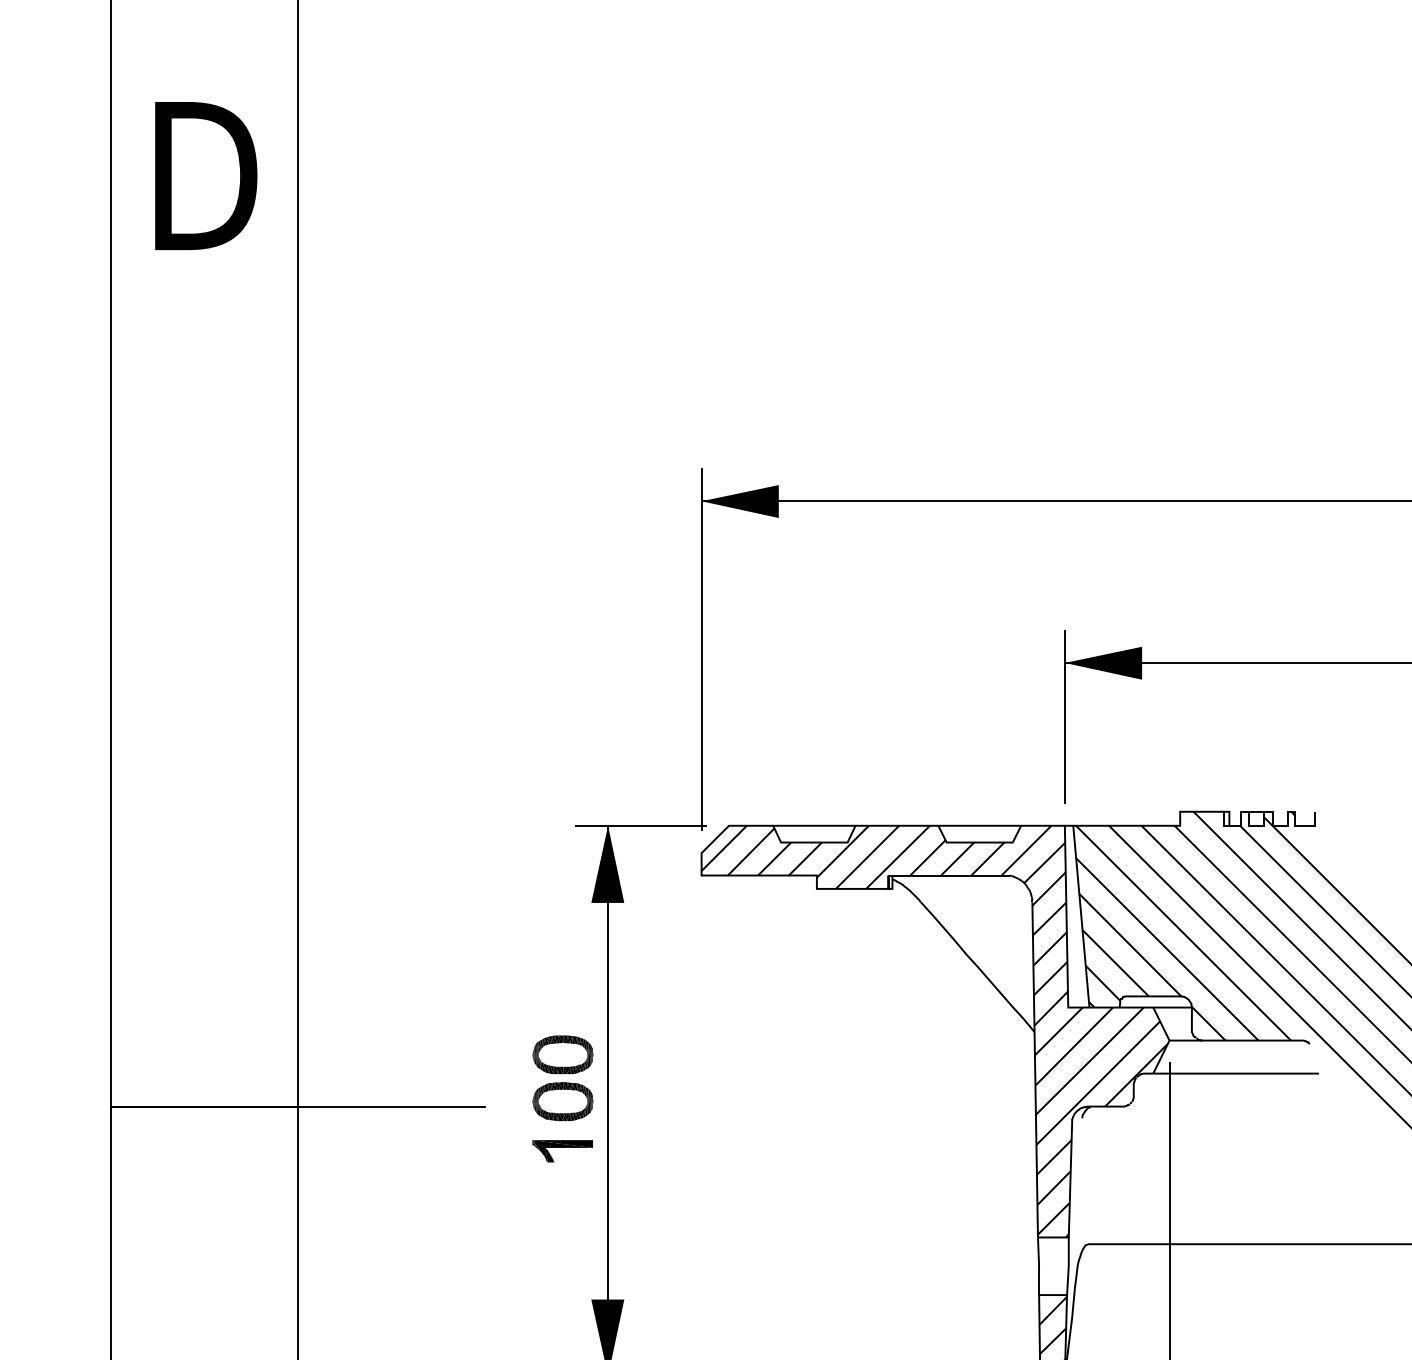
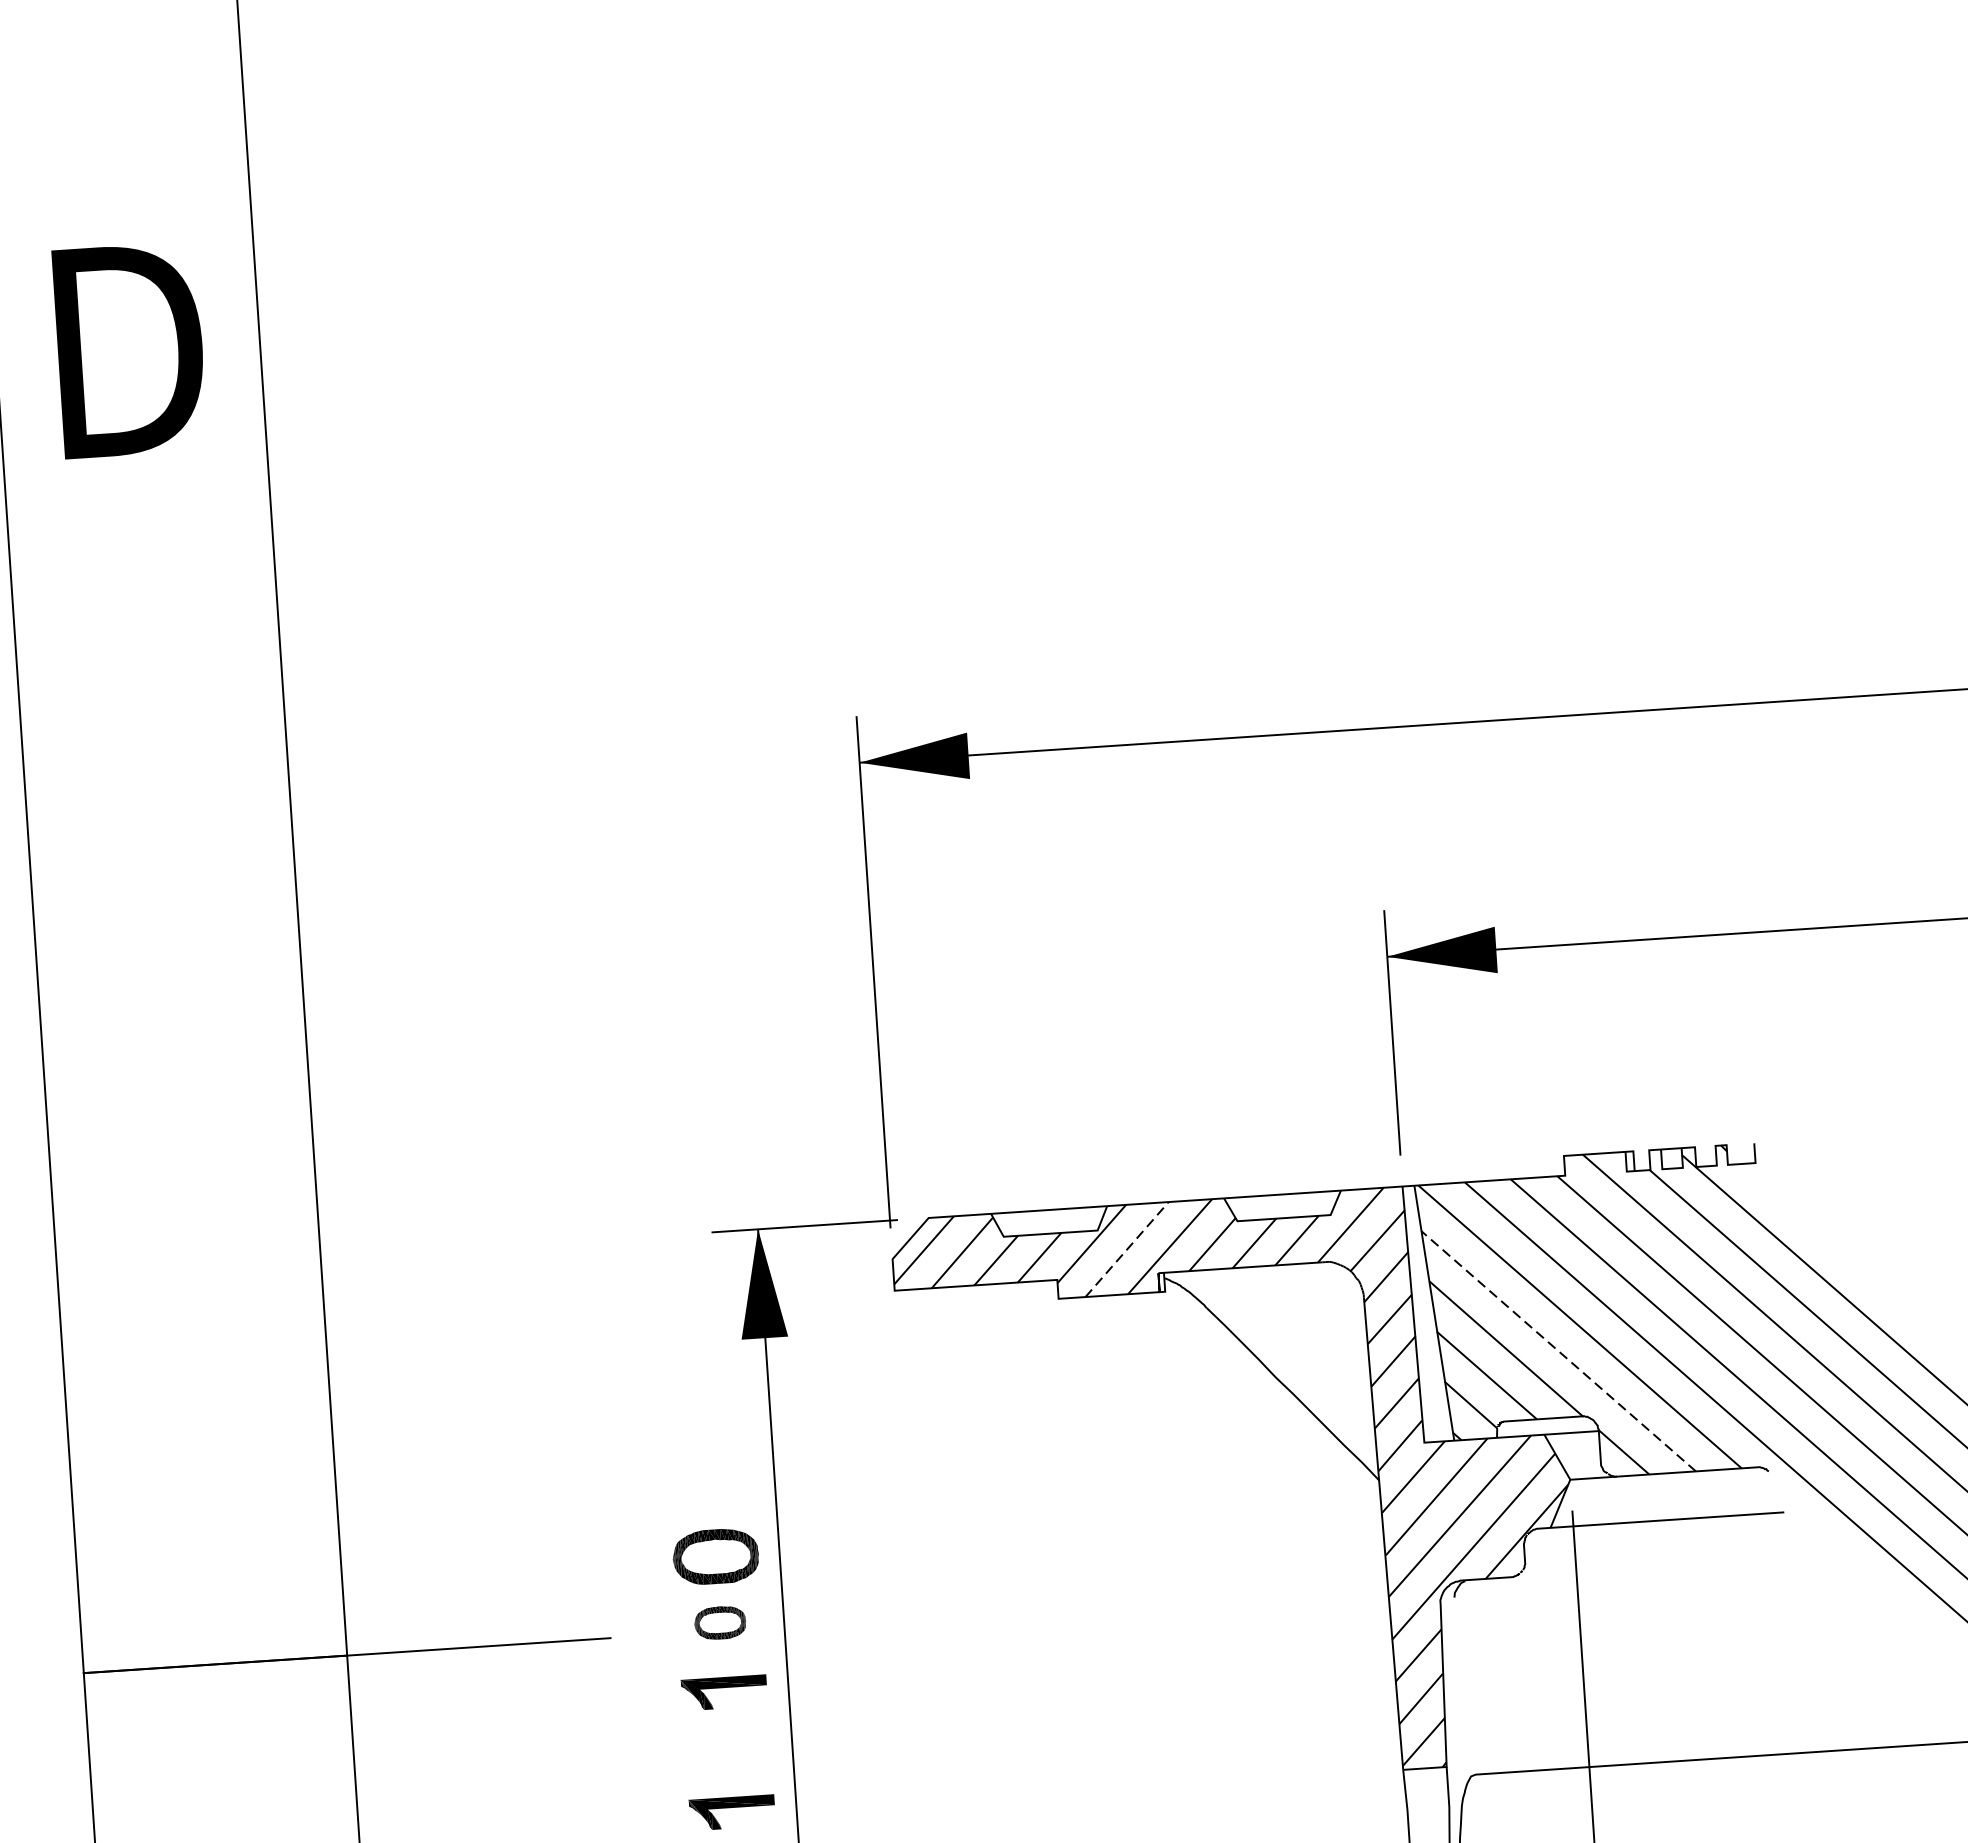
line: (867, 857) -> (1127, 1249), solid -> dashed
line: (1166, 949) -> (1557, 1351), solid -> dashed
part: (562, 1101) -> (719, 1622), size x0.6
part: (562, 1236) -> (732, 1813), added

